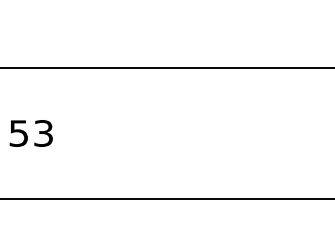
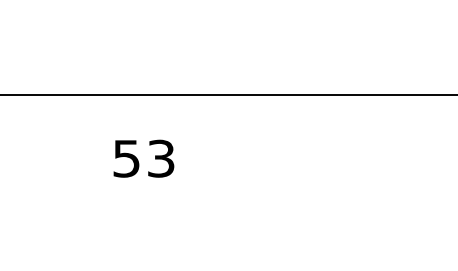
text: (30, 133) -> (142, 158), moved

